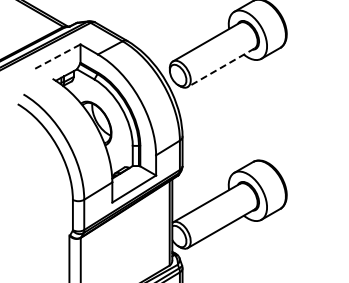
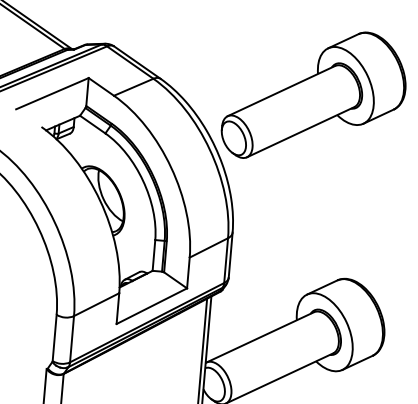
line: (57, 56) -> (51, 93), dashed -> solid
line: (221, 67) -> (301, 131), dashed -> solid

